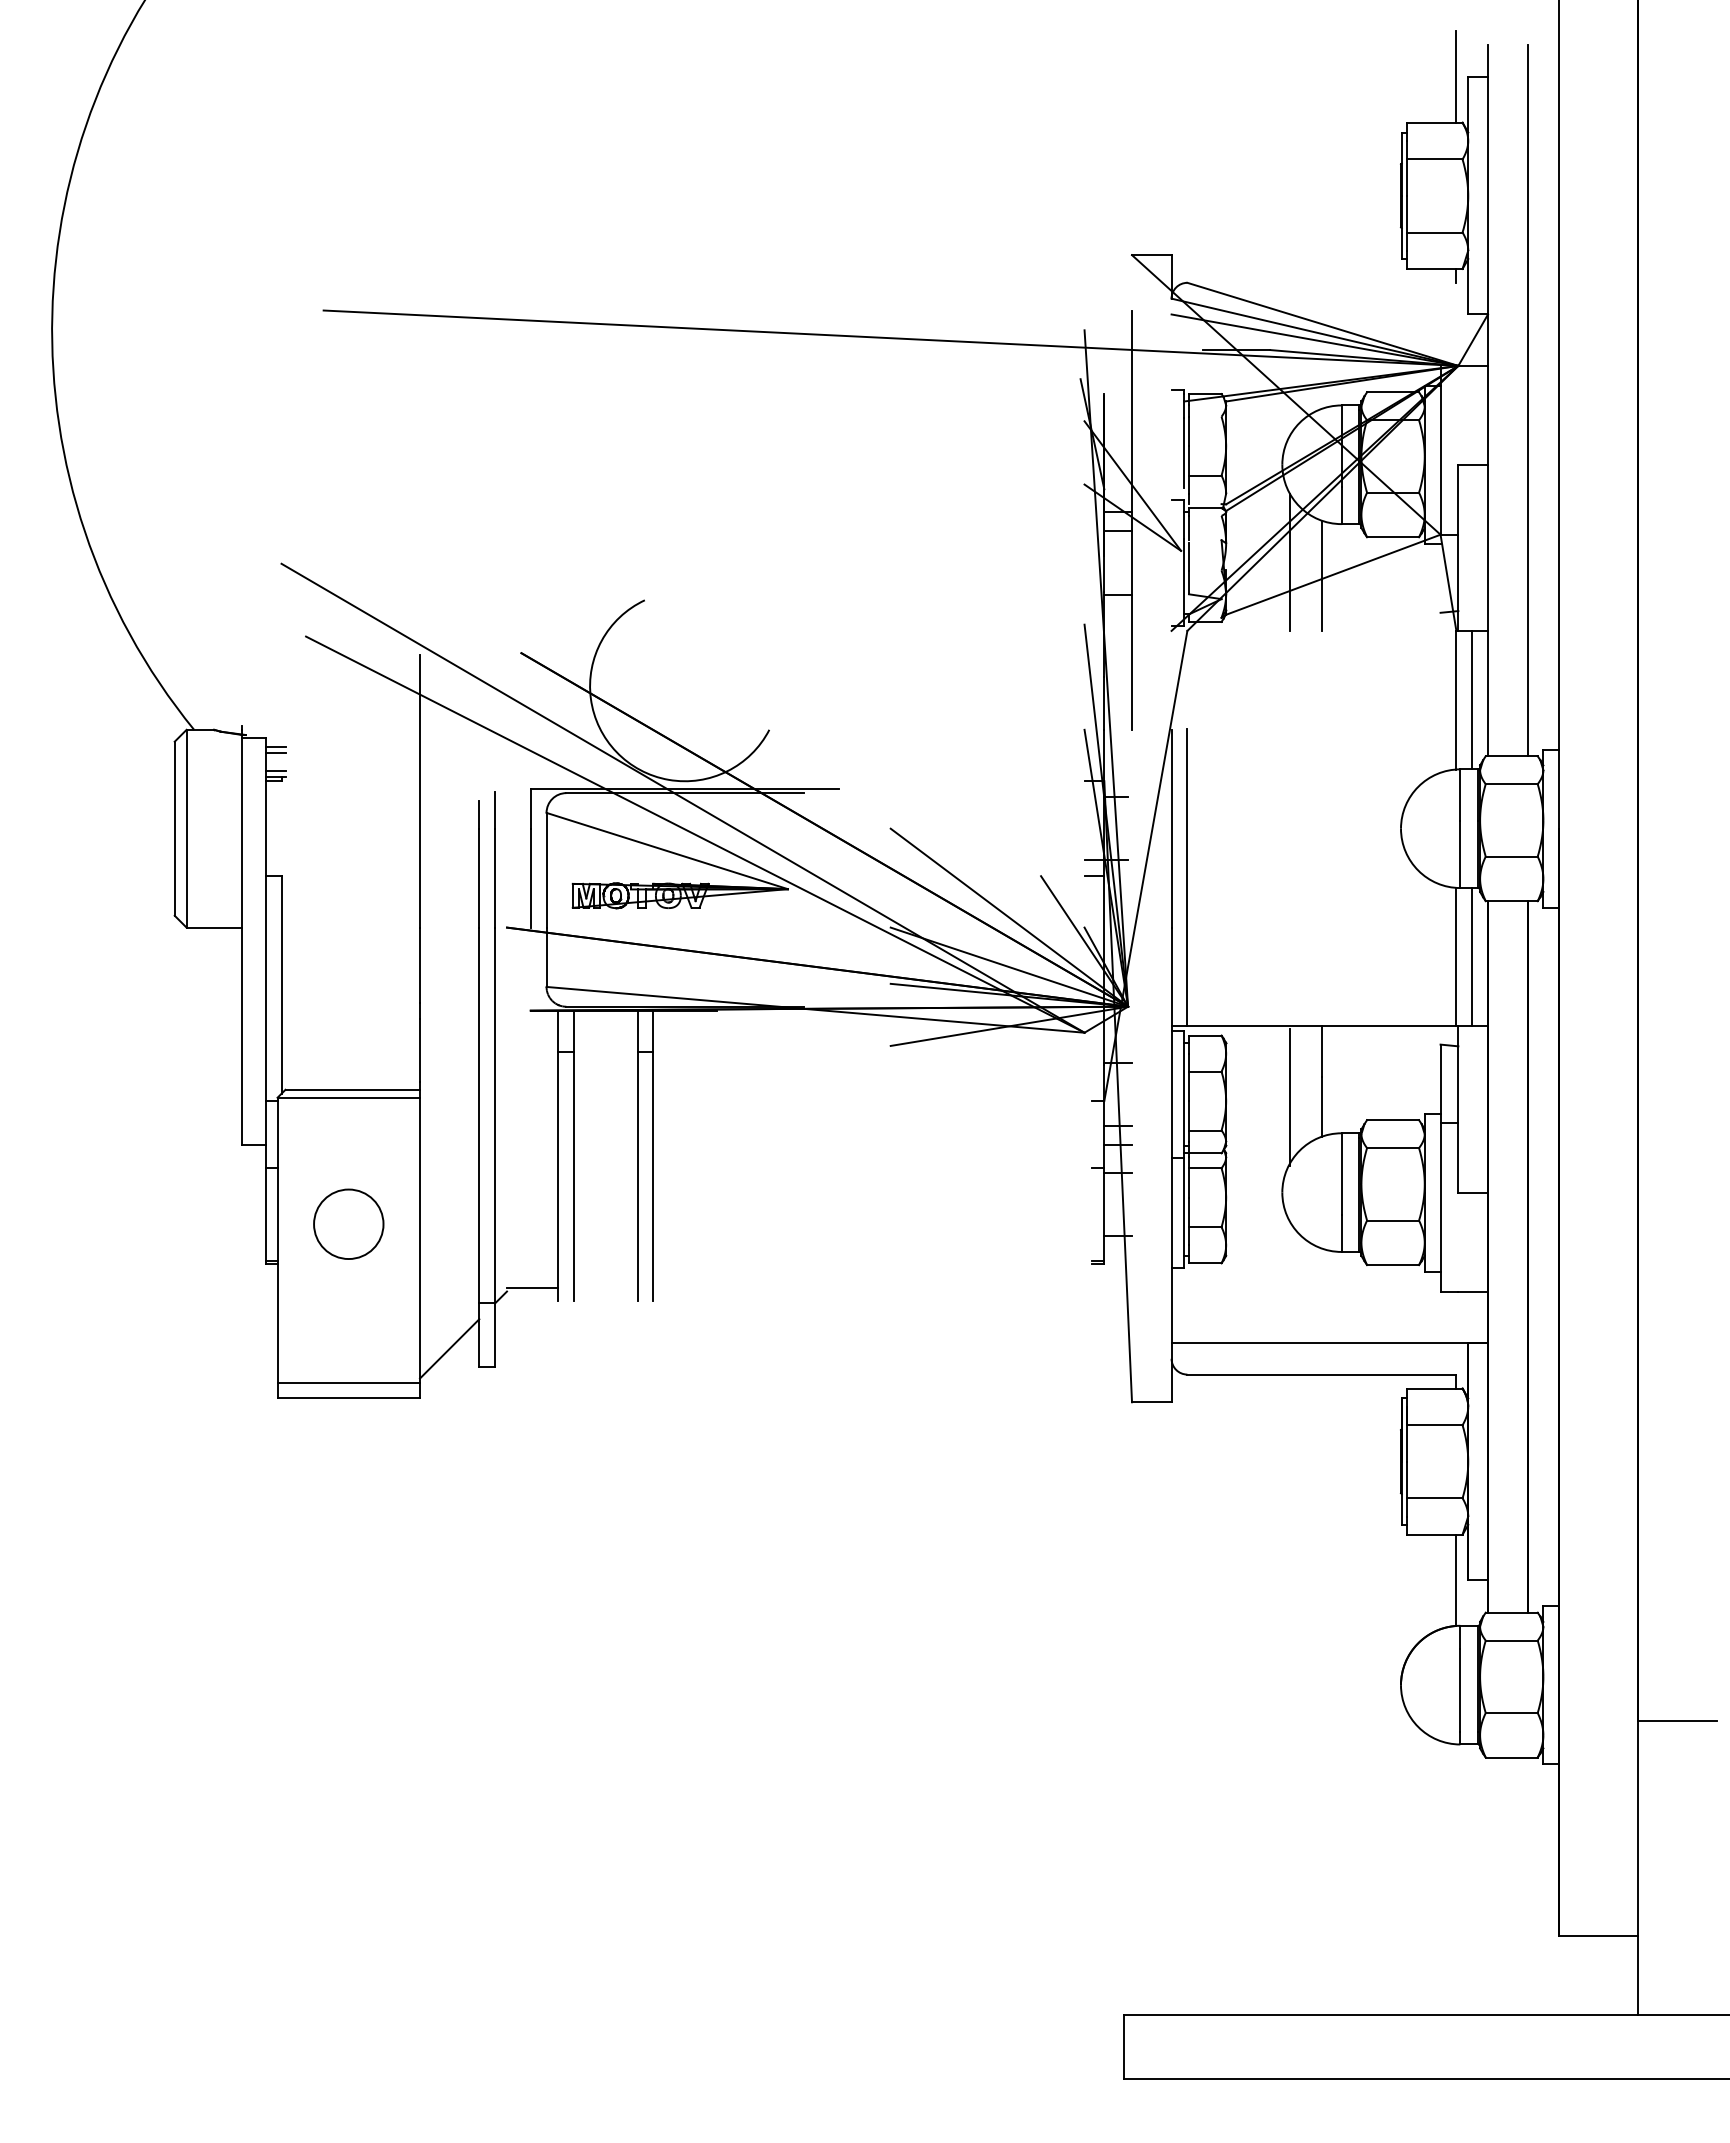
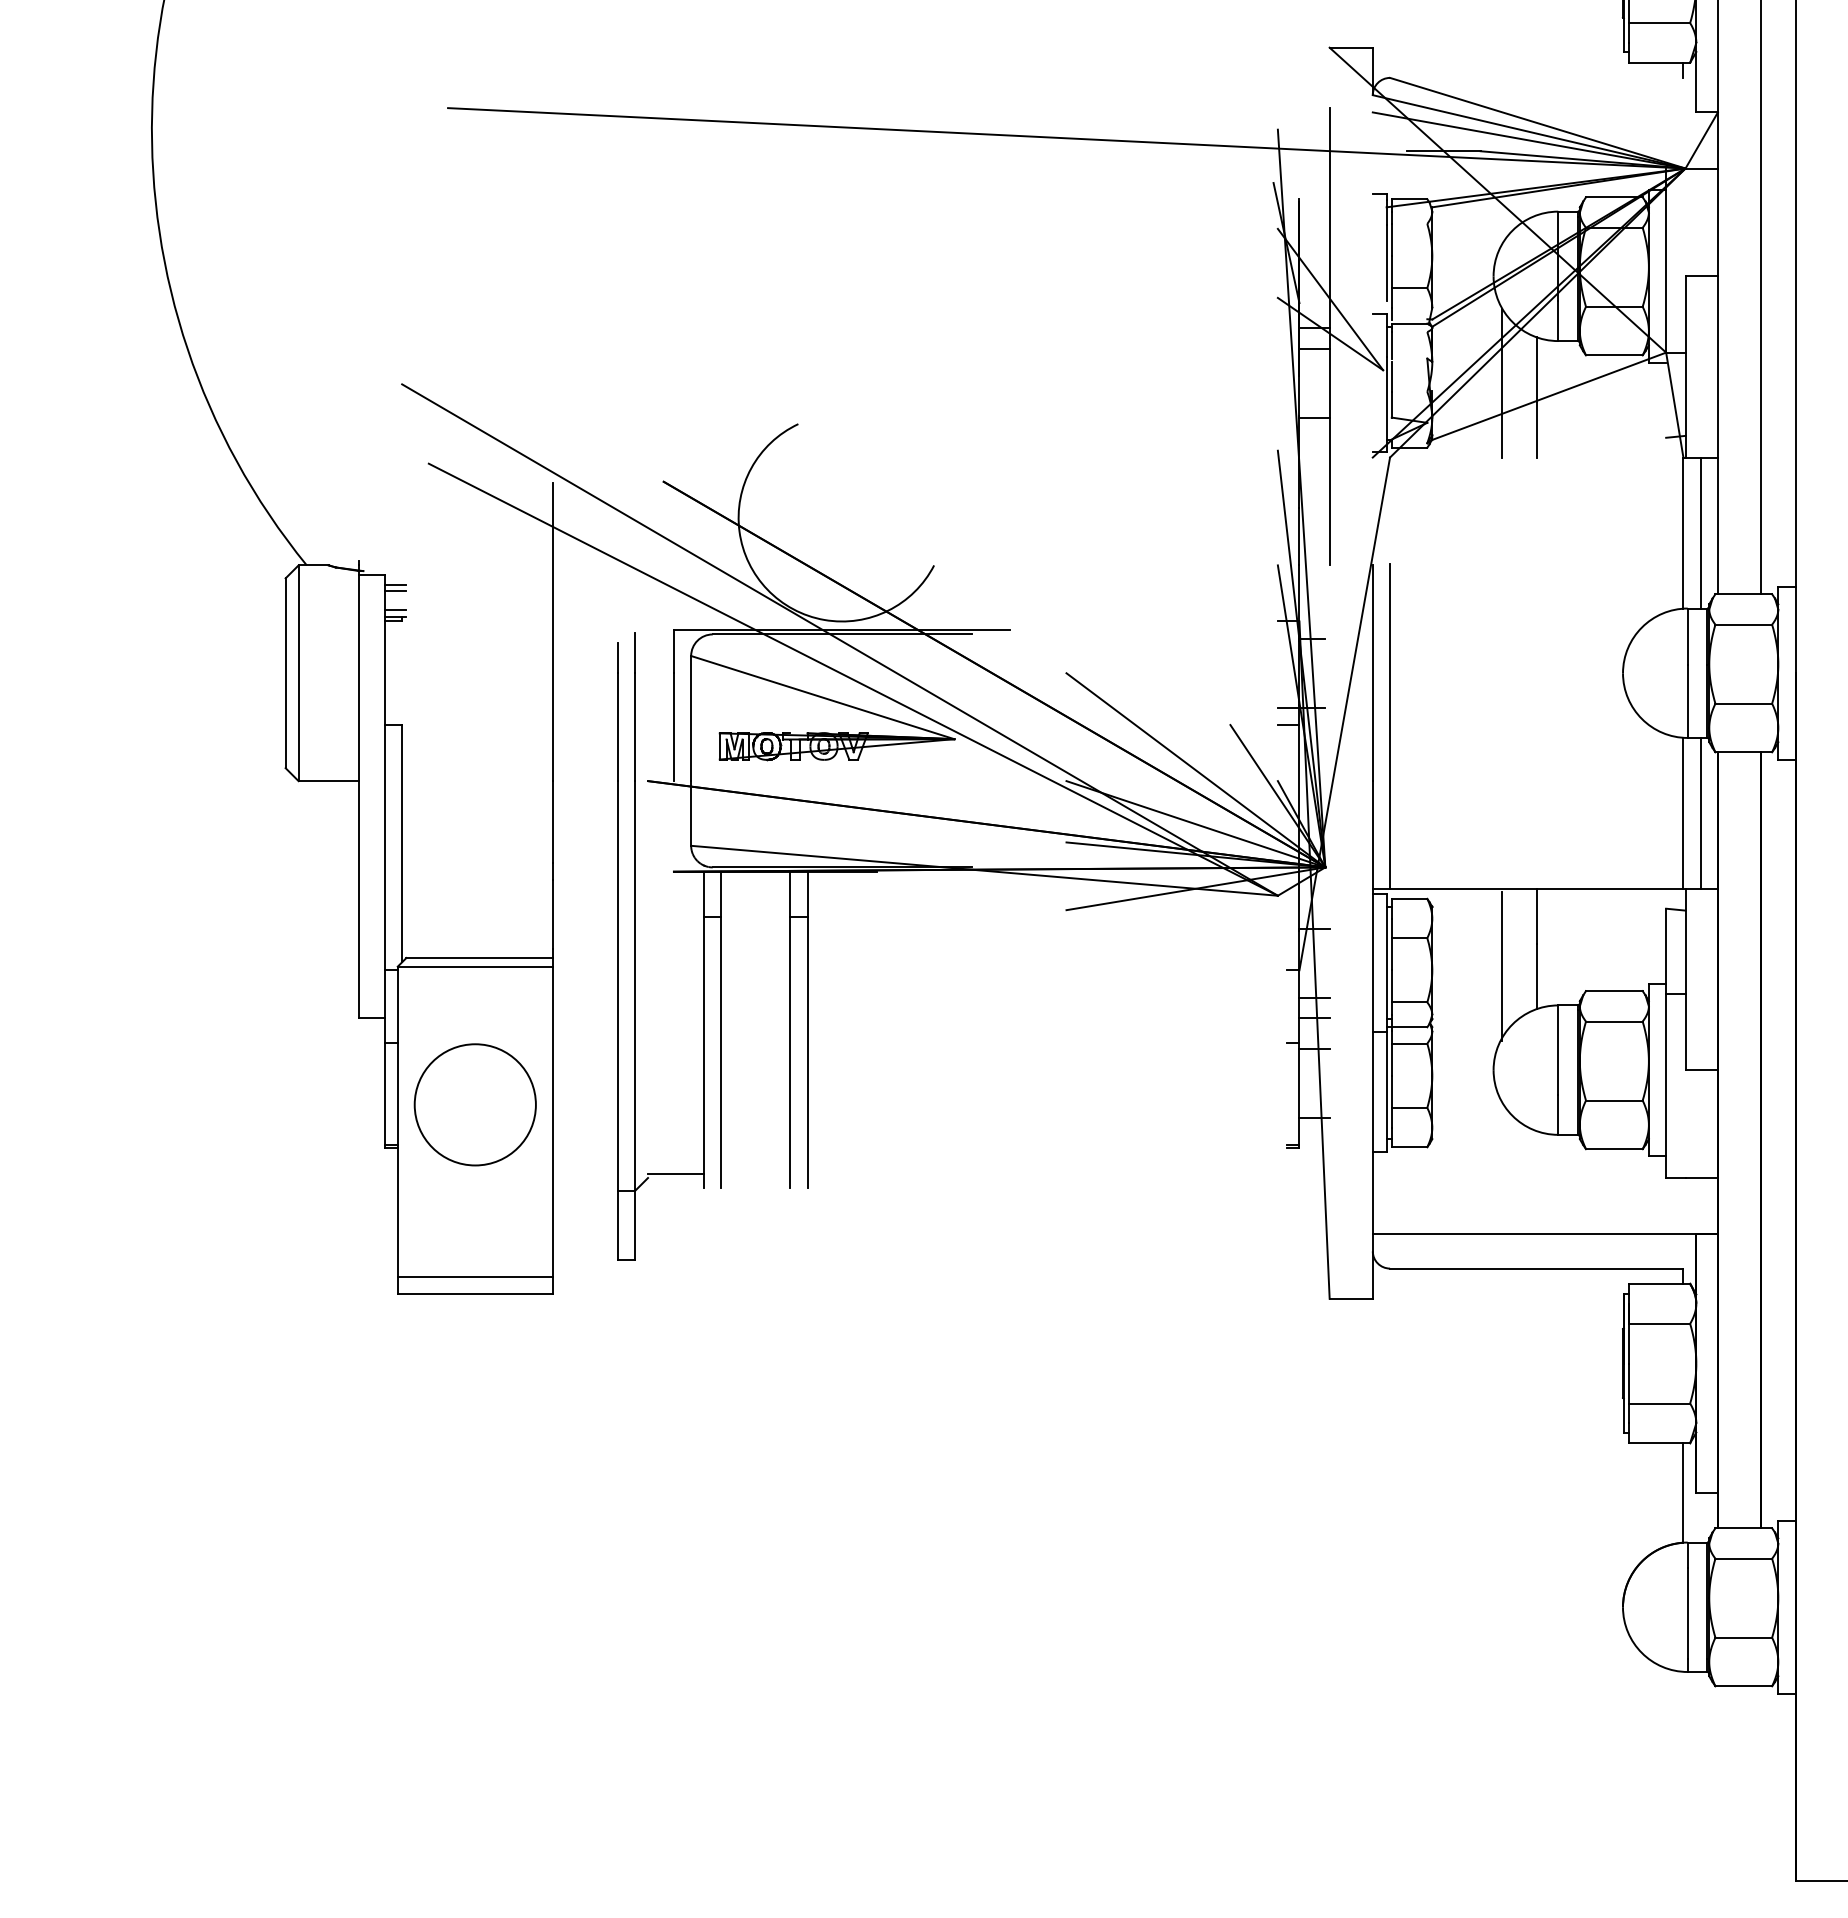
circle: (348, 1223) -> (475, 1103), size x1.6
line: (449, 1348) -> (585, 1240), removed

